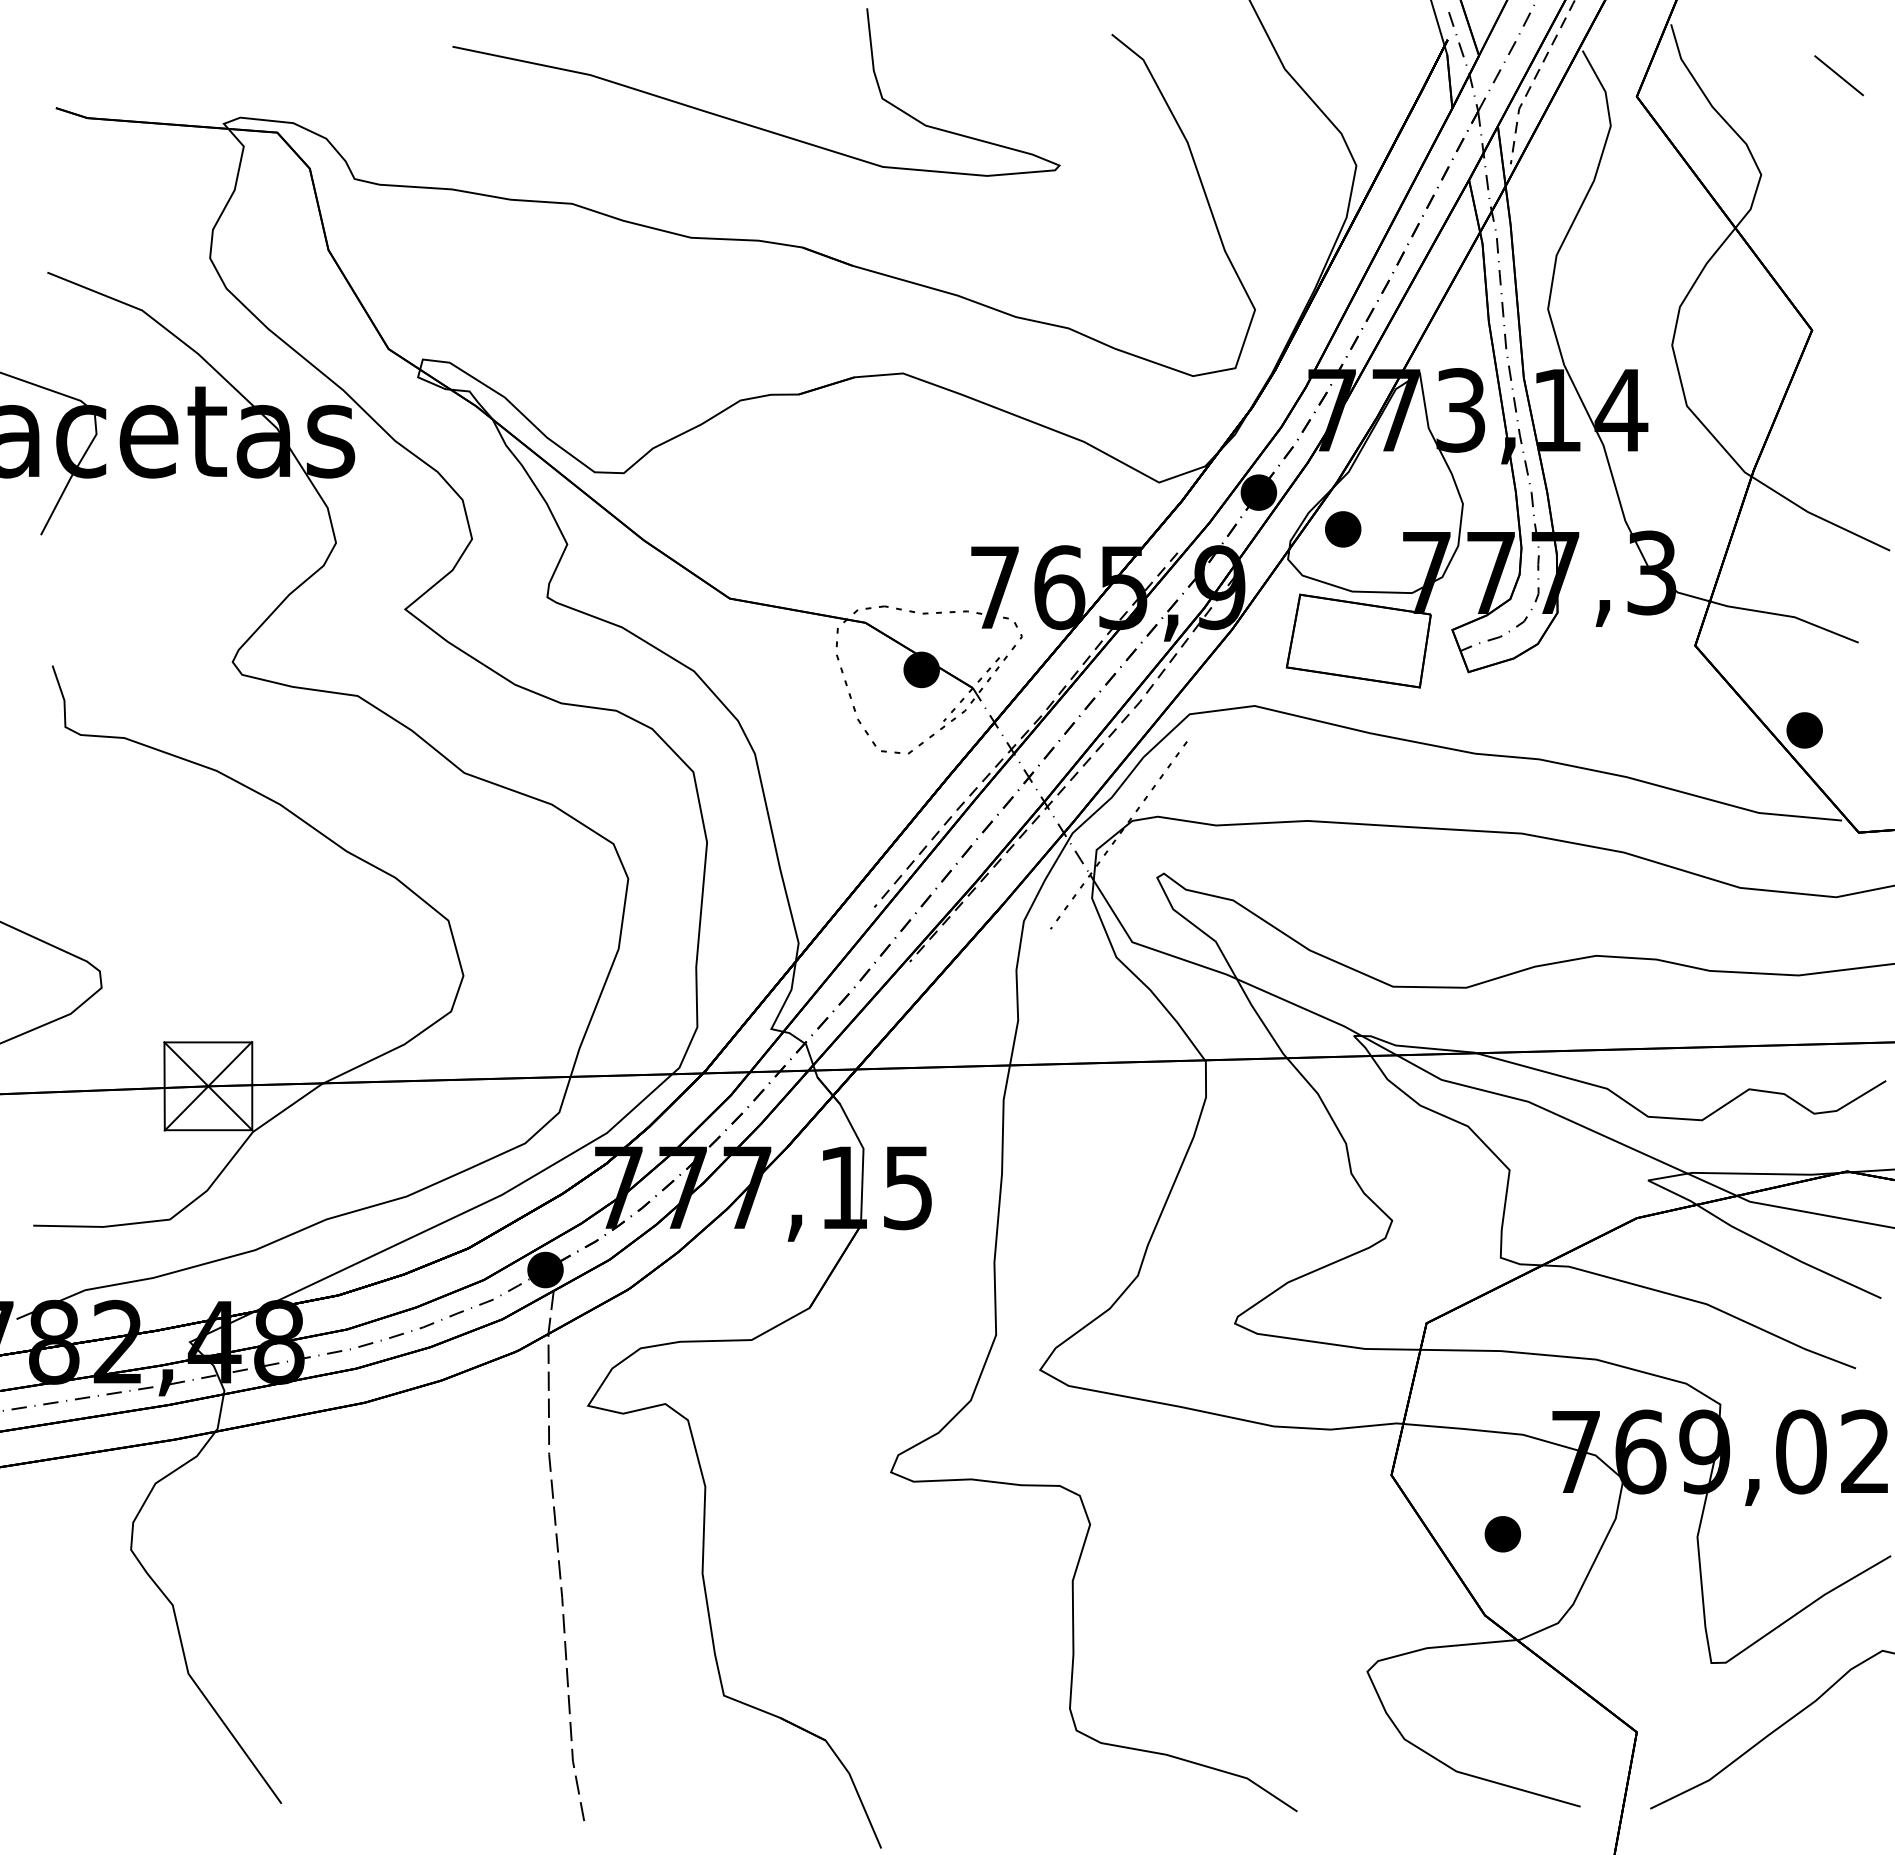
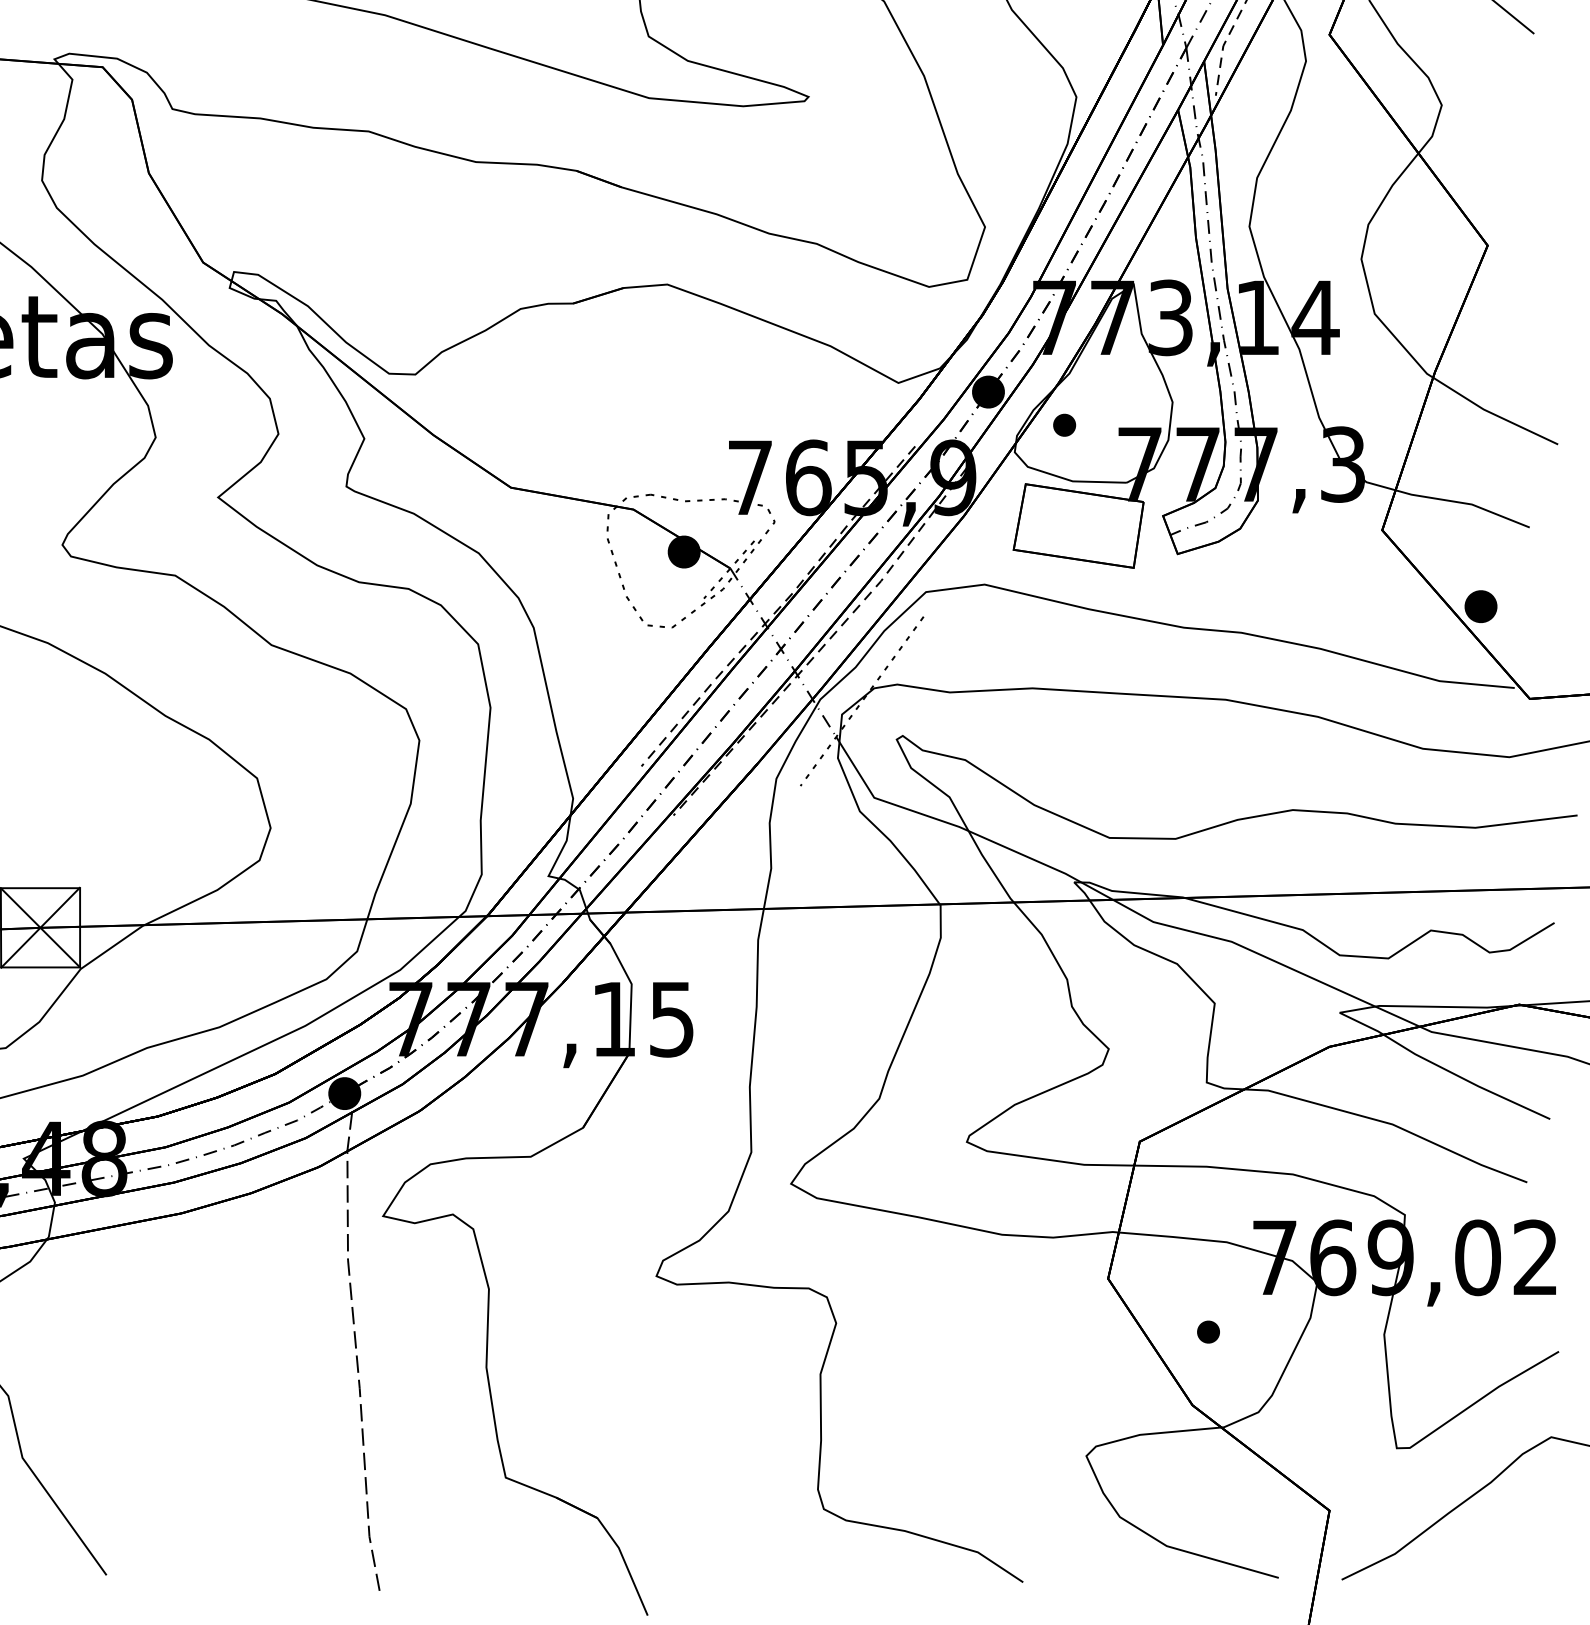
part: (1343, 529) -> (1064, 425), size x0.7
part: (1502, 1534) -> (1208, 1332), size x0.7

